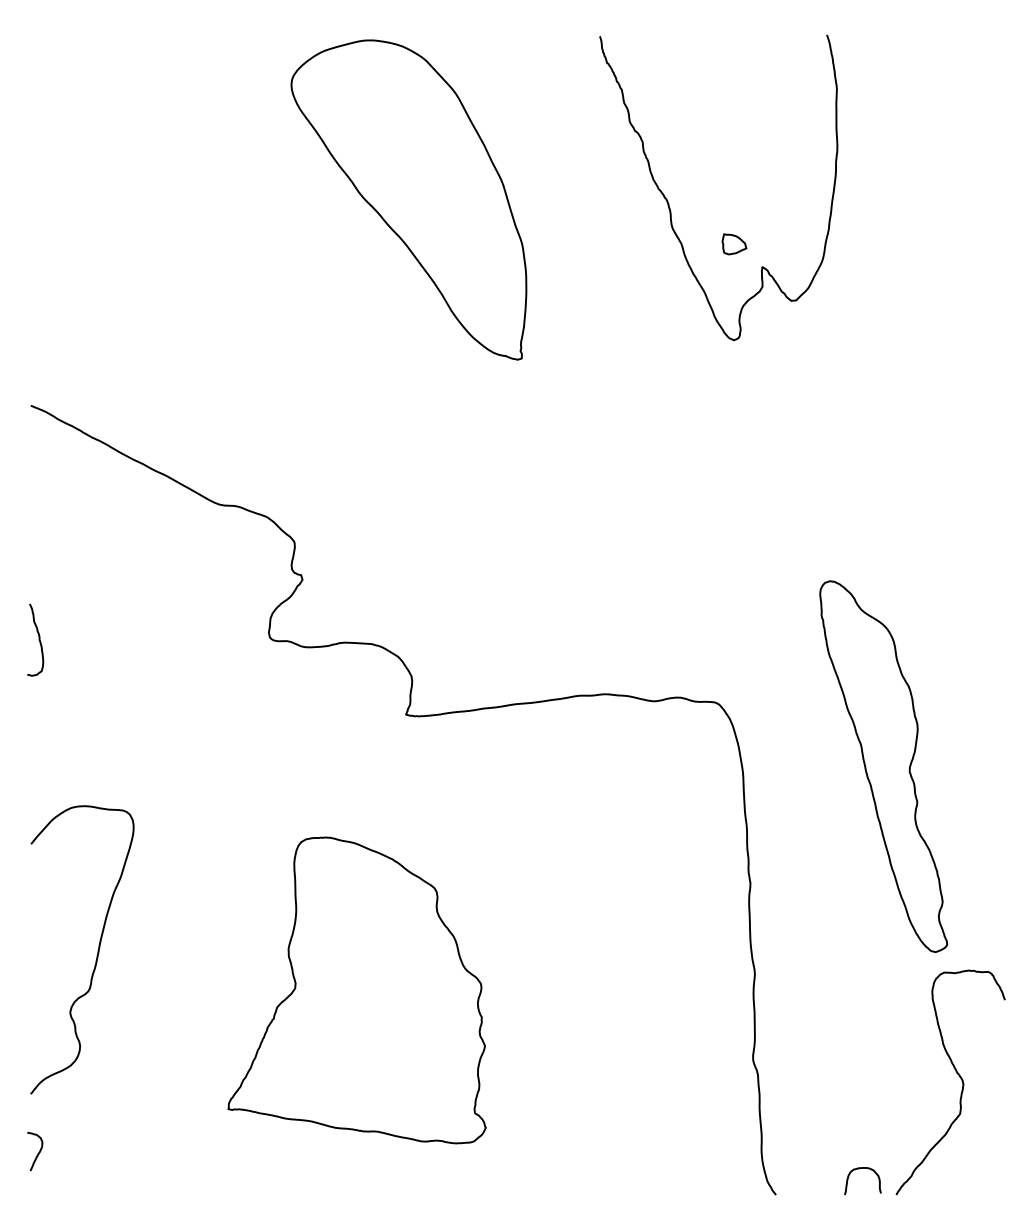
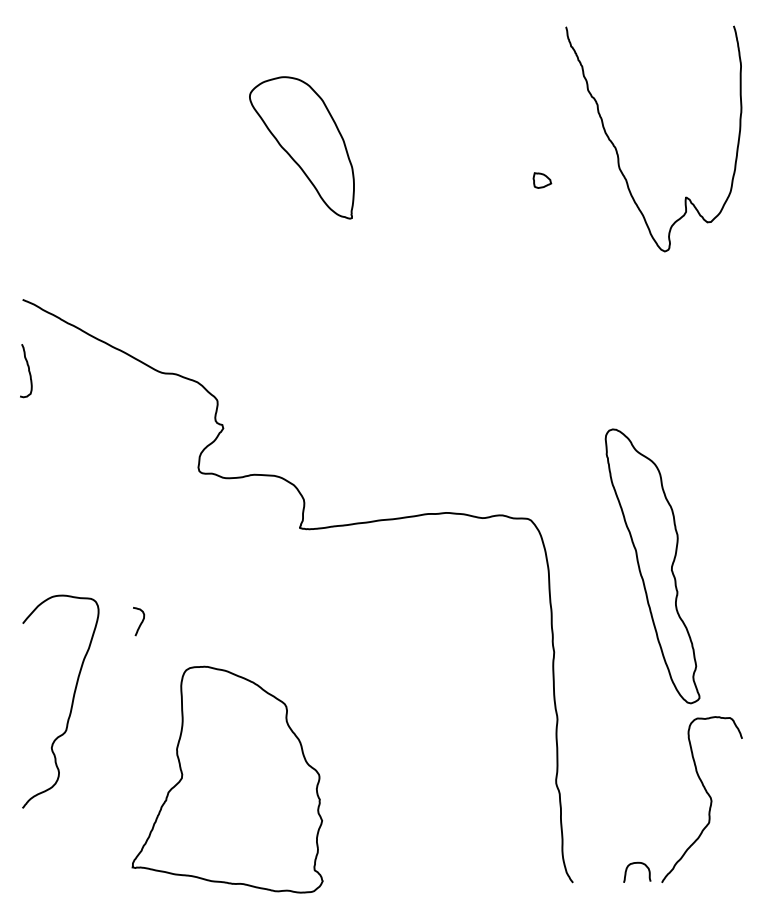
part: (408, 199) -> (301, 147), size x0.6
curve: (669, 203) -> (617, 150), moved
curve: (38, 640) -> (28, 371), moved
part: (356, 990) -> (227, 779), moved
curve: (37, 1152) -> (140, 622), moved

